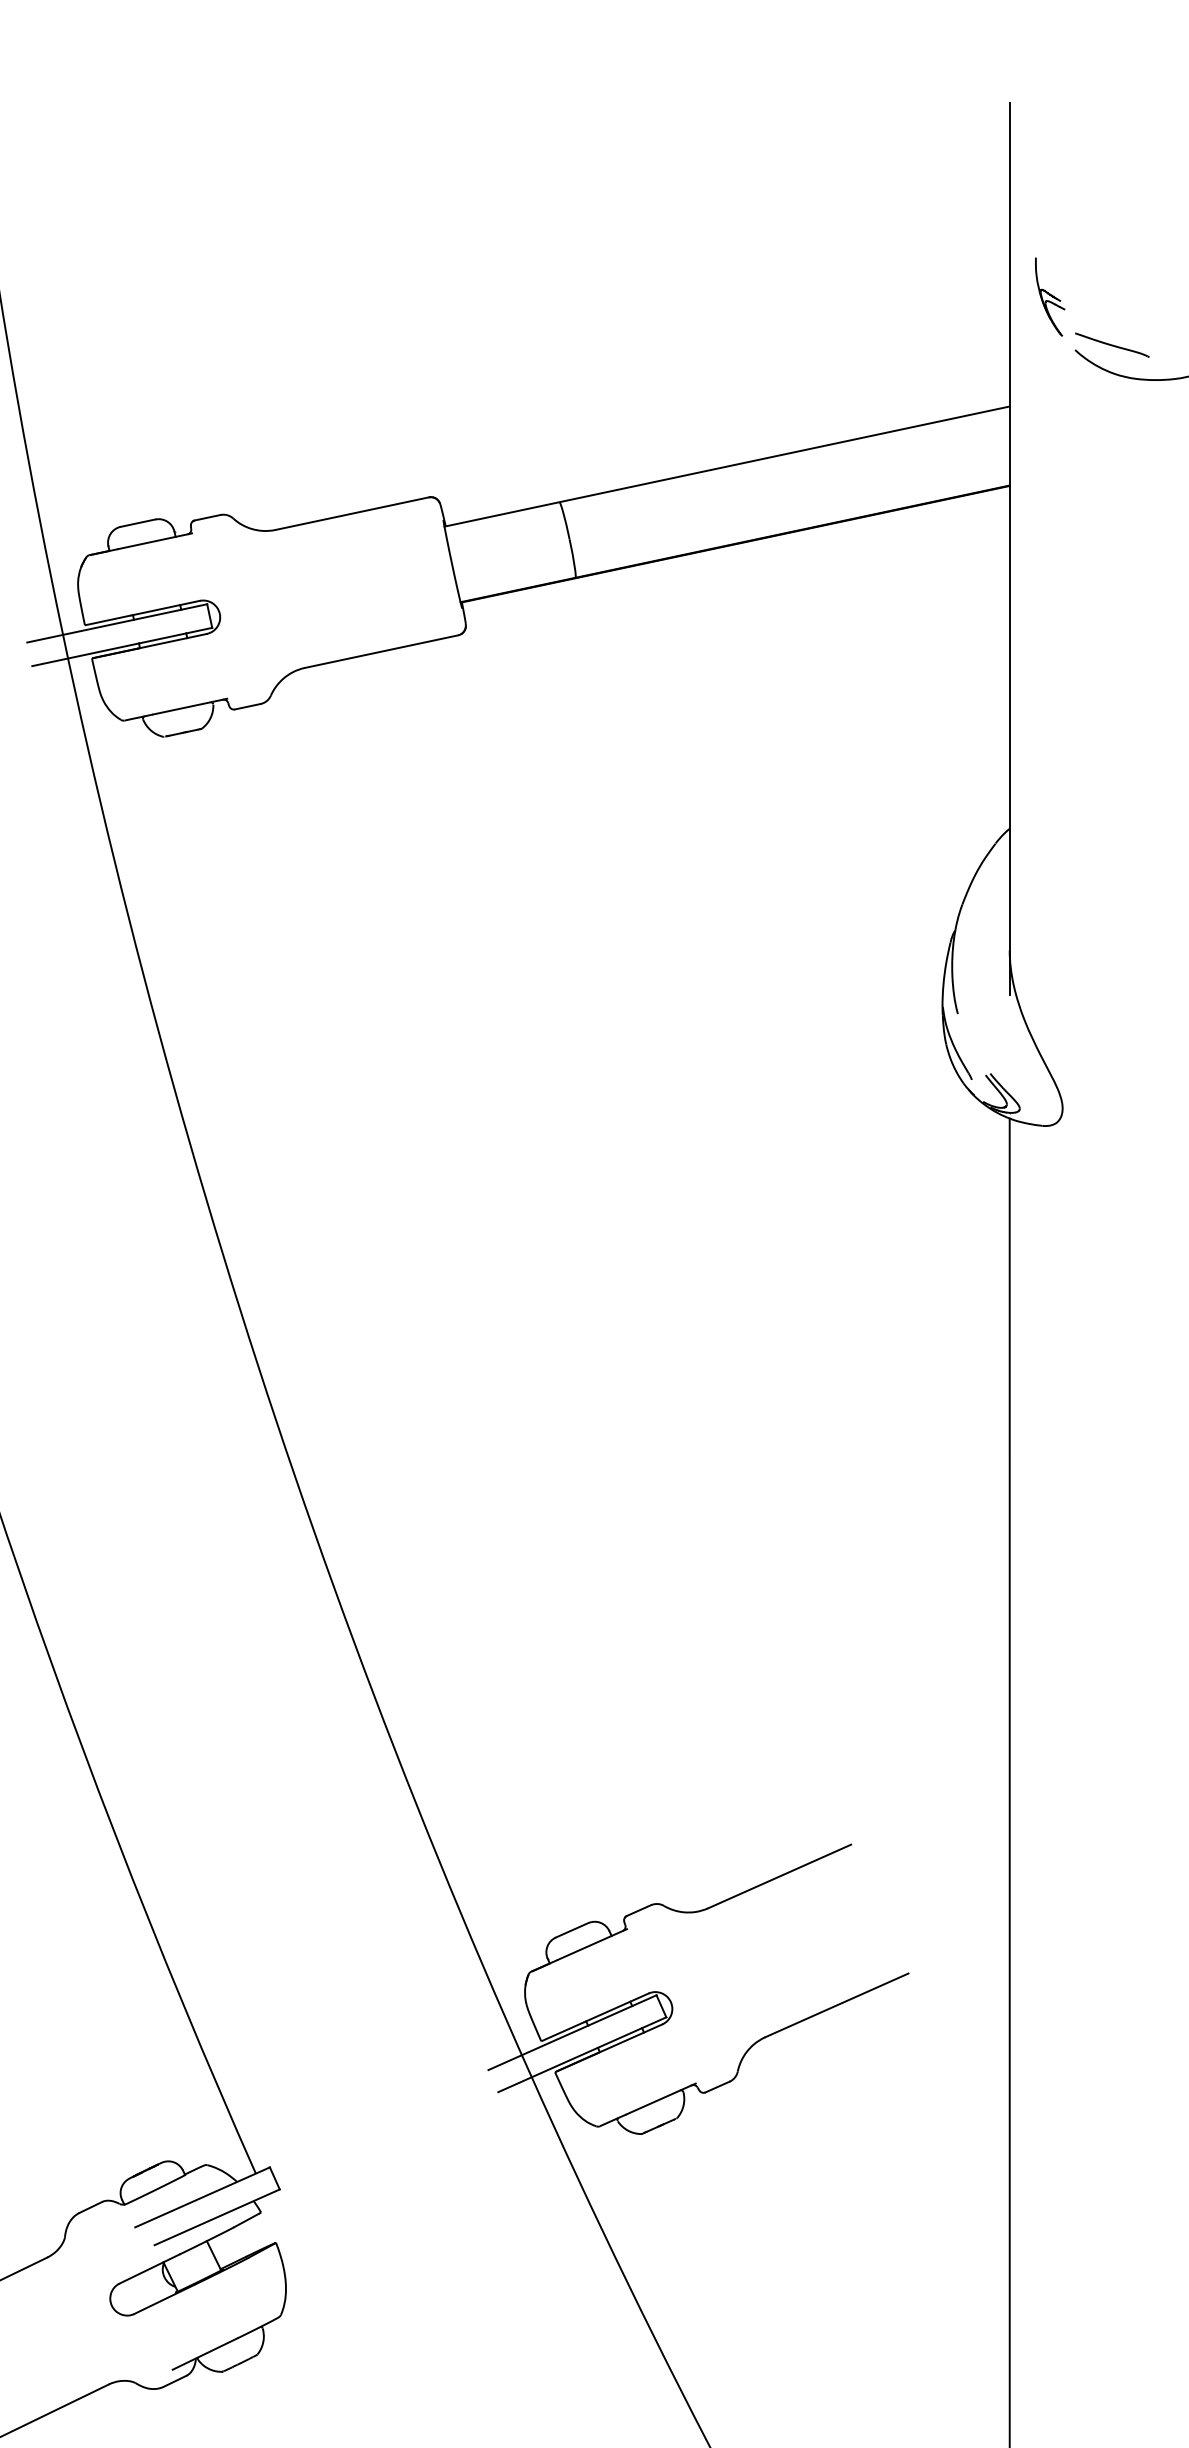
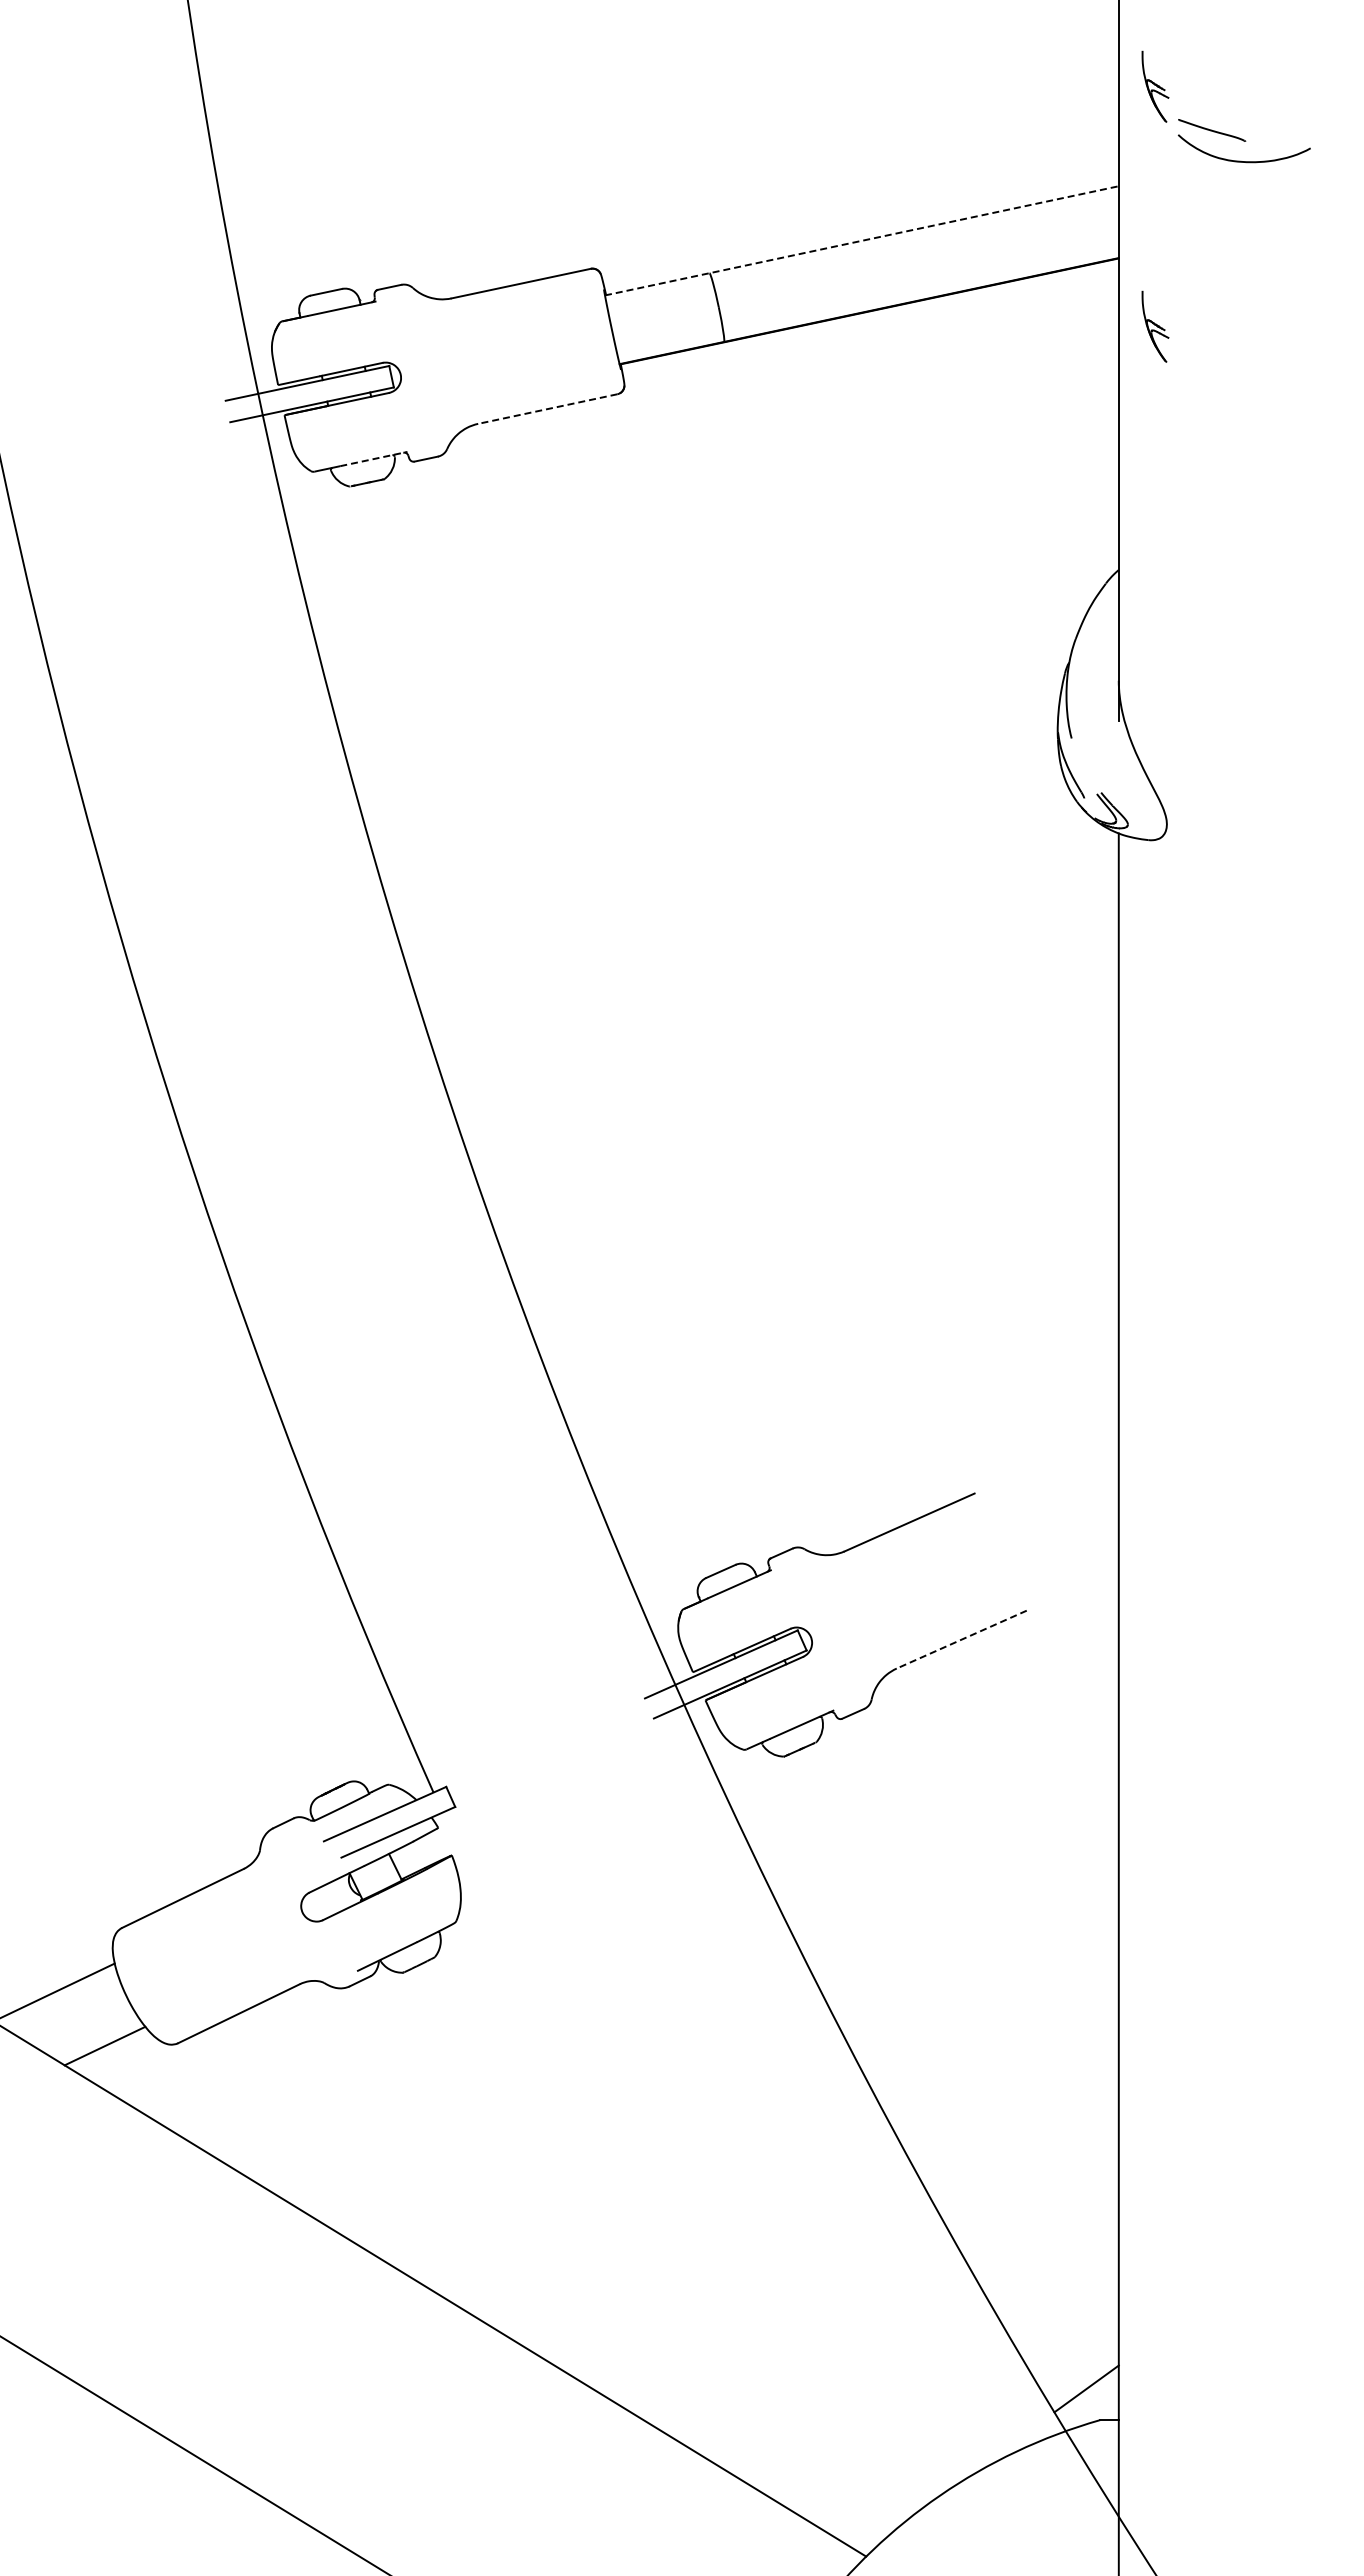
line: (726, 466) -> (861, 240), solid -> dashed
part: (1050, 560) -> (1155, 326), added
line: (381, 652) -> (547, 409), solid -> dashed
line: (190, 706) -> (374, 458), solid -> dashed
line: (836, 2005) -> (961, 1639), solid -> dashed

